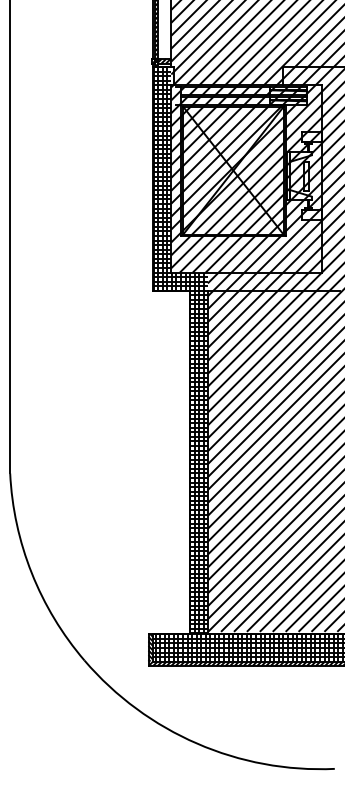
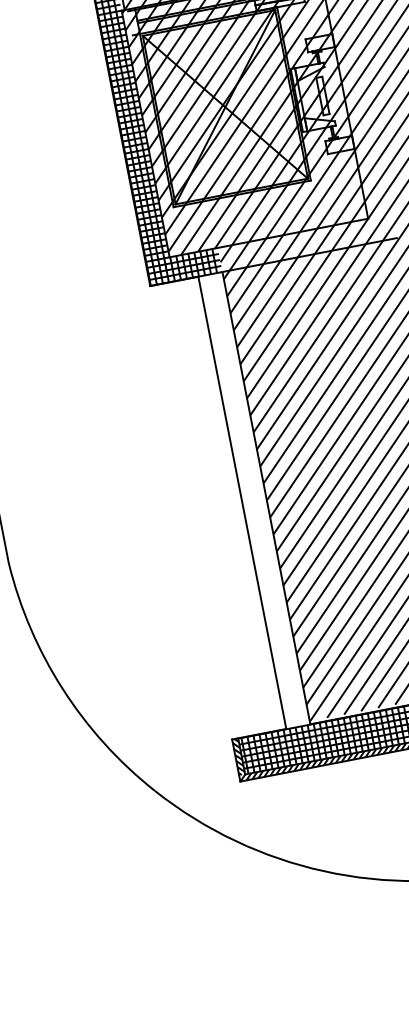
hatch: (198, 462) -> (254, 500), removed

